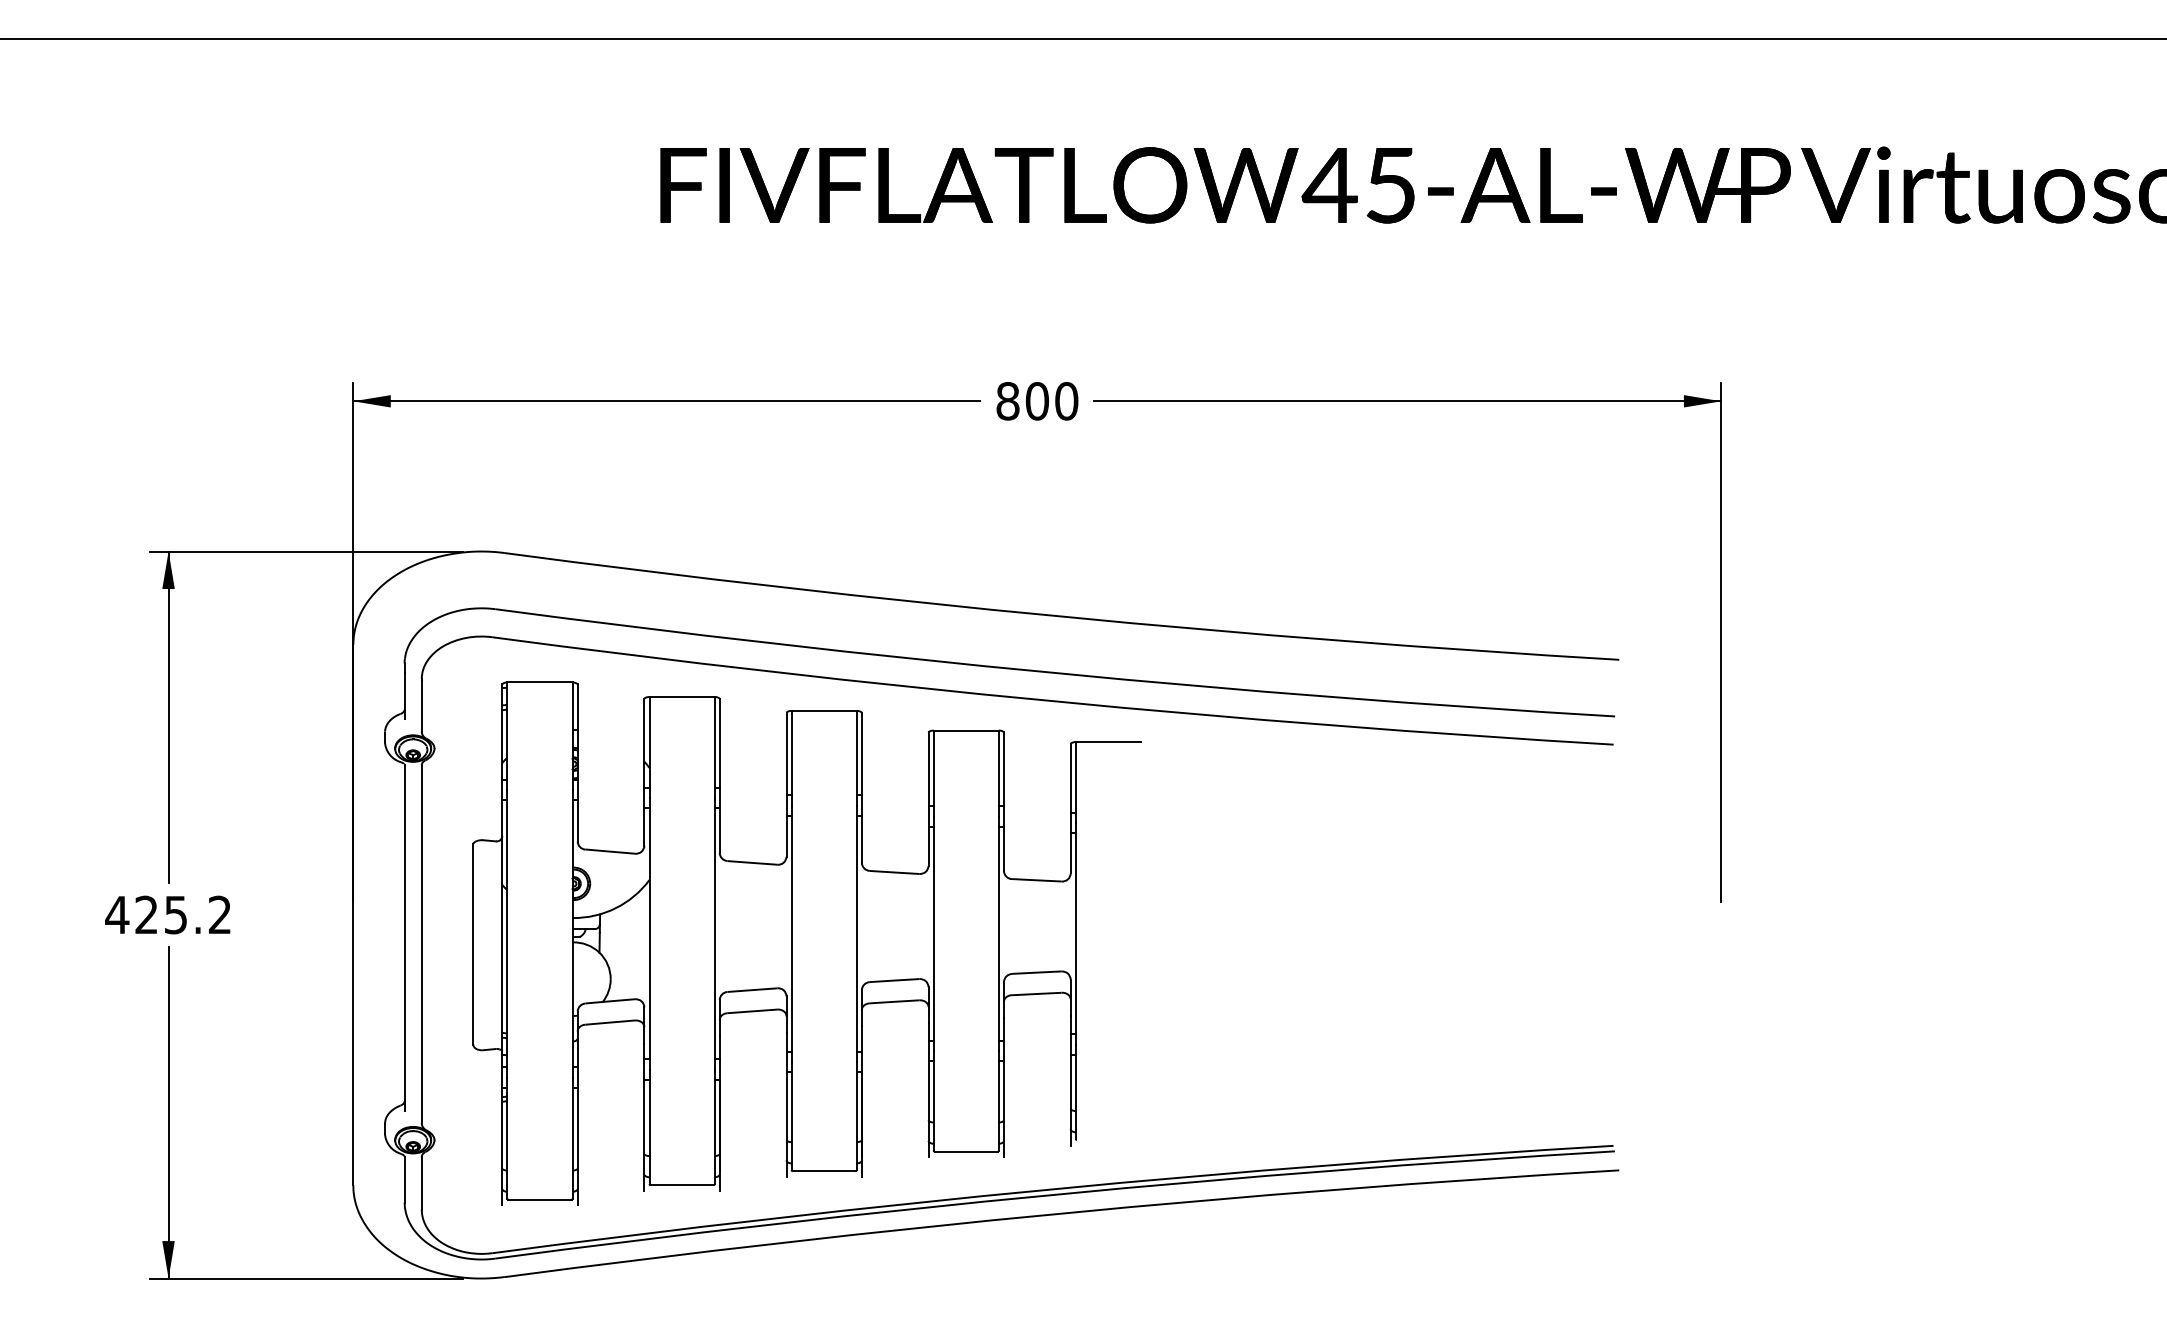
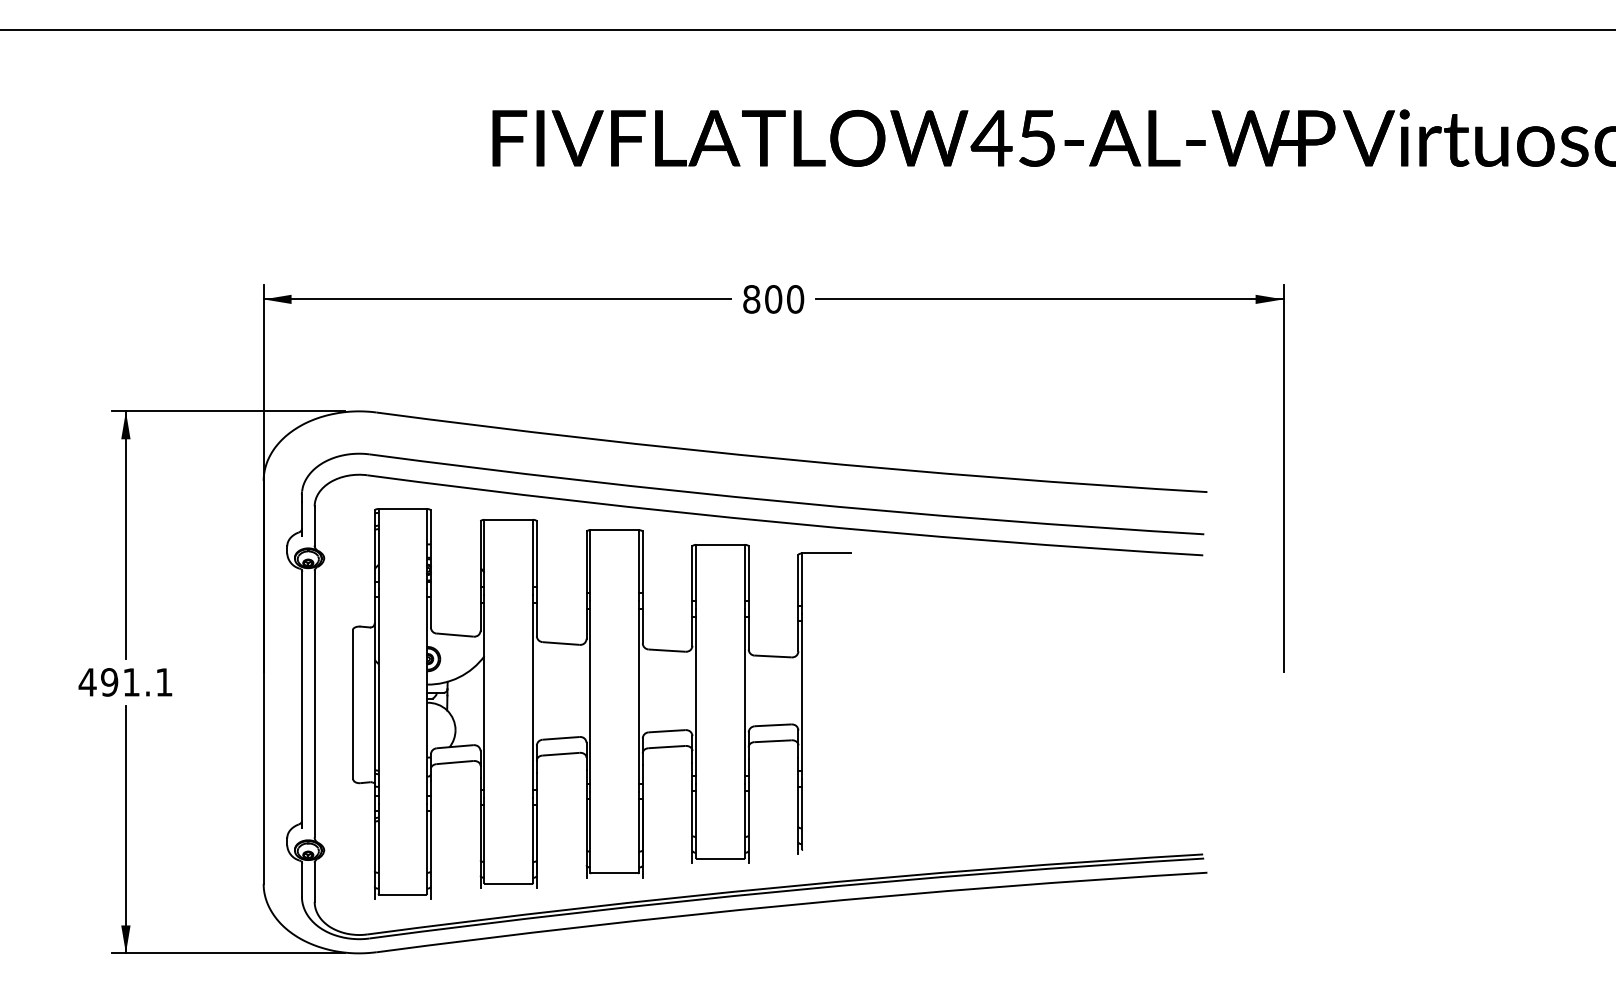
text: (182, 914) -> (136, 681), 425.2 -> 491.1

